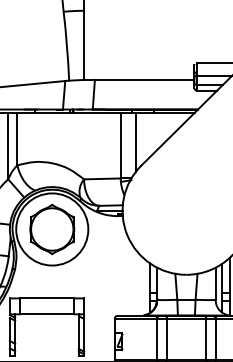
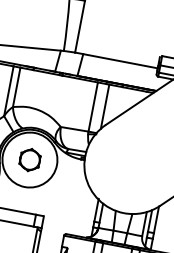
part: (52, 229) -> (30, 160), size x0.6

